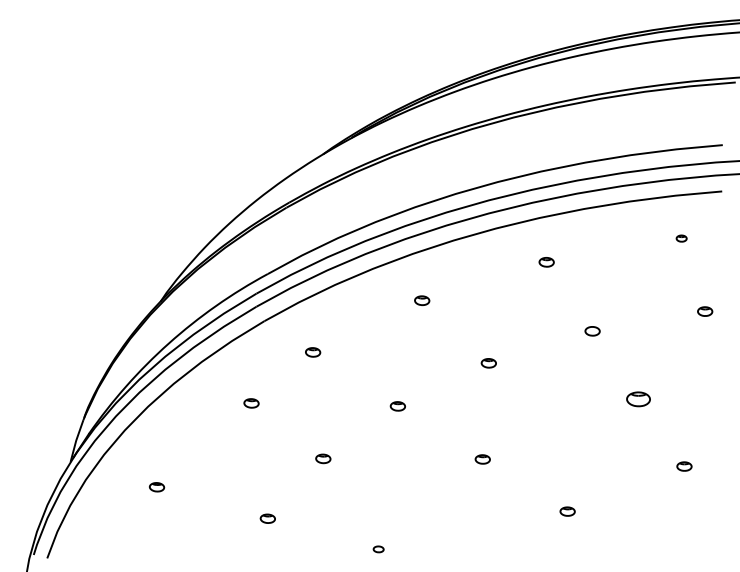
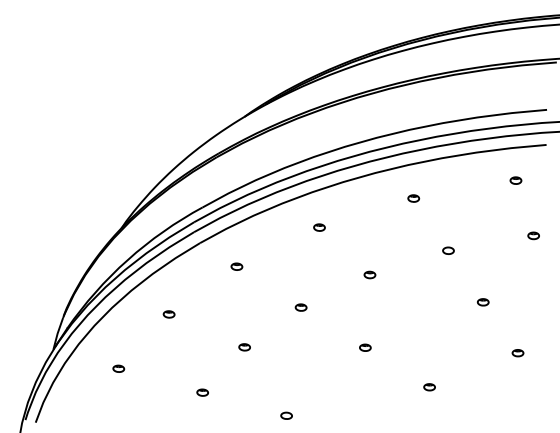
part: (681, 238) -> (515, 180), size x1.43
part: (638, 399) -> (483, 302), size x0.62
part: (251, 403) -> (169, 314), moved
part: (378, 549) -> (286, 415), size x1.43

